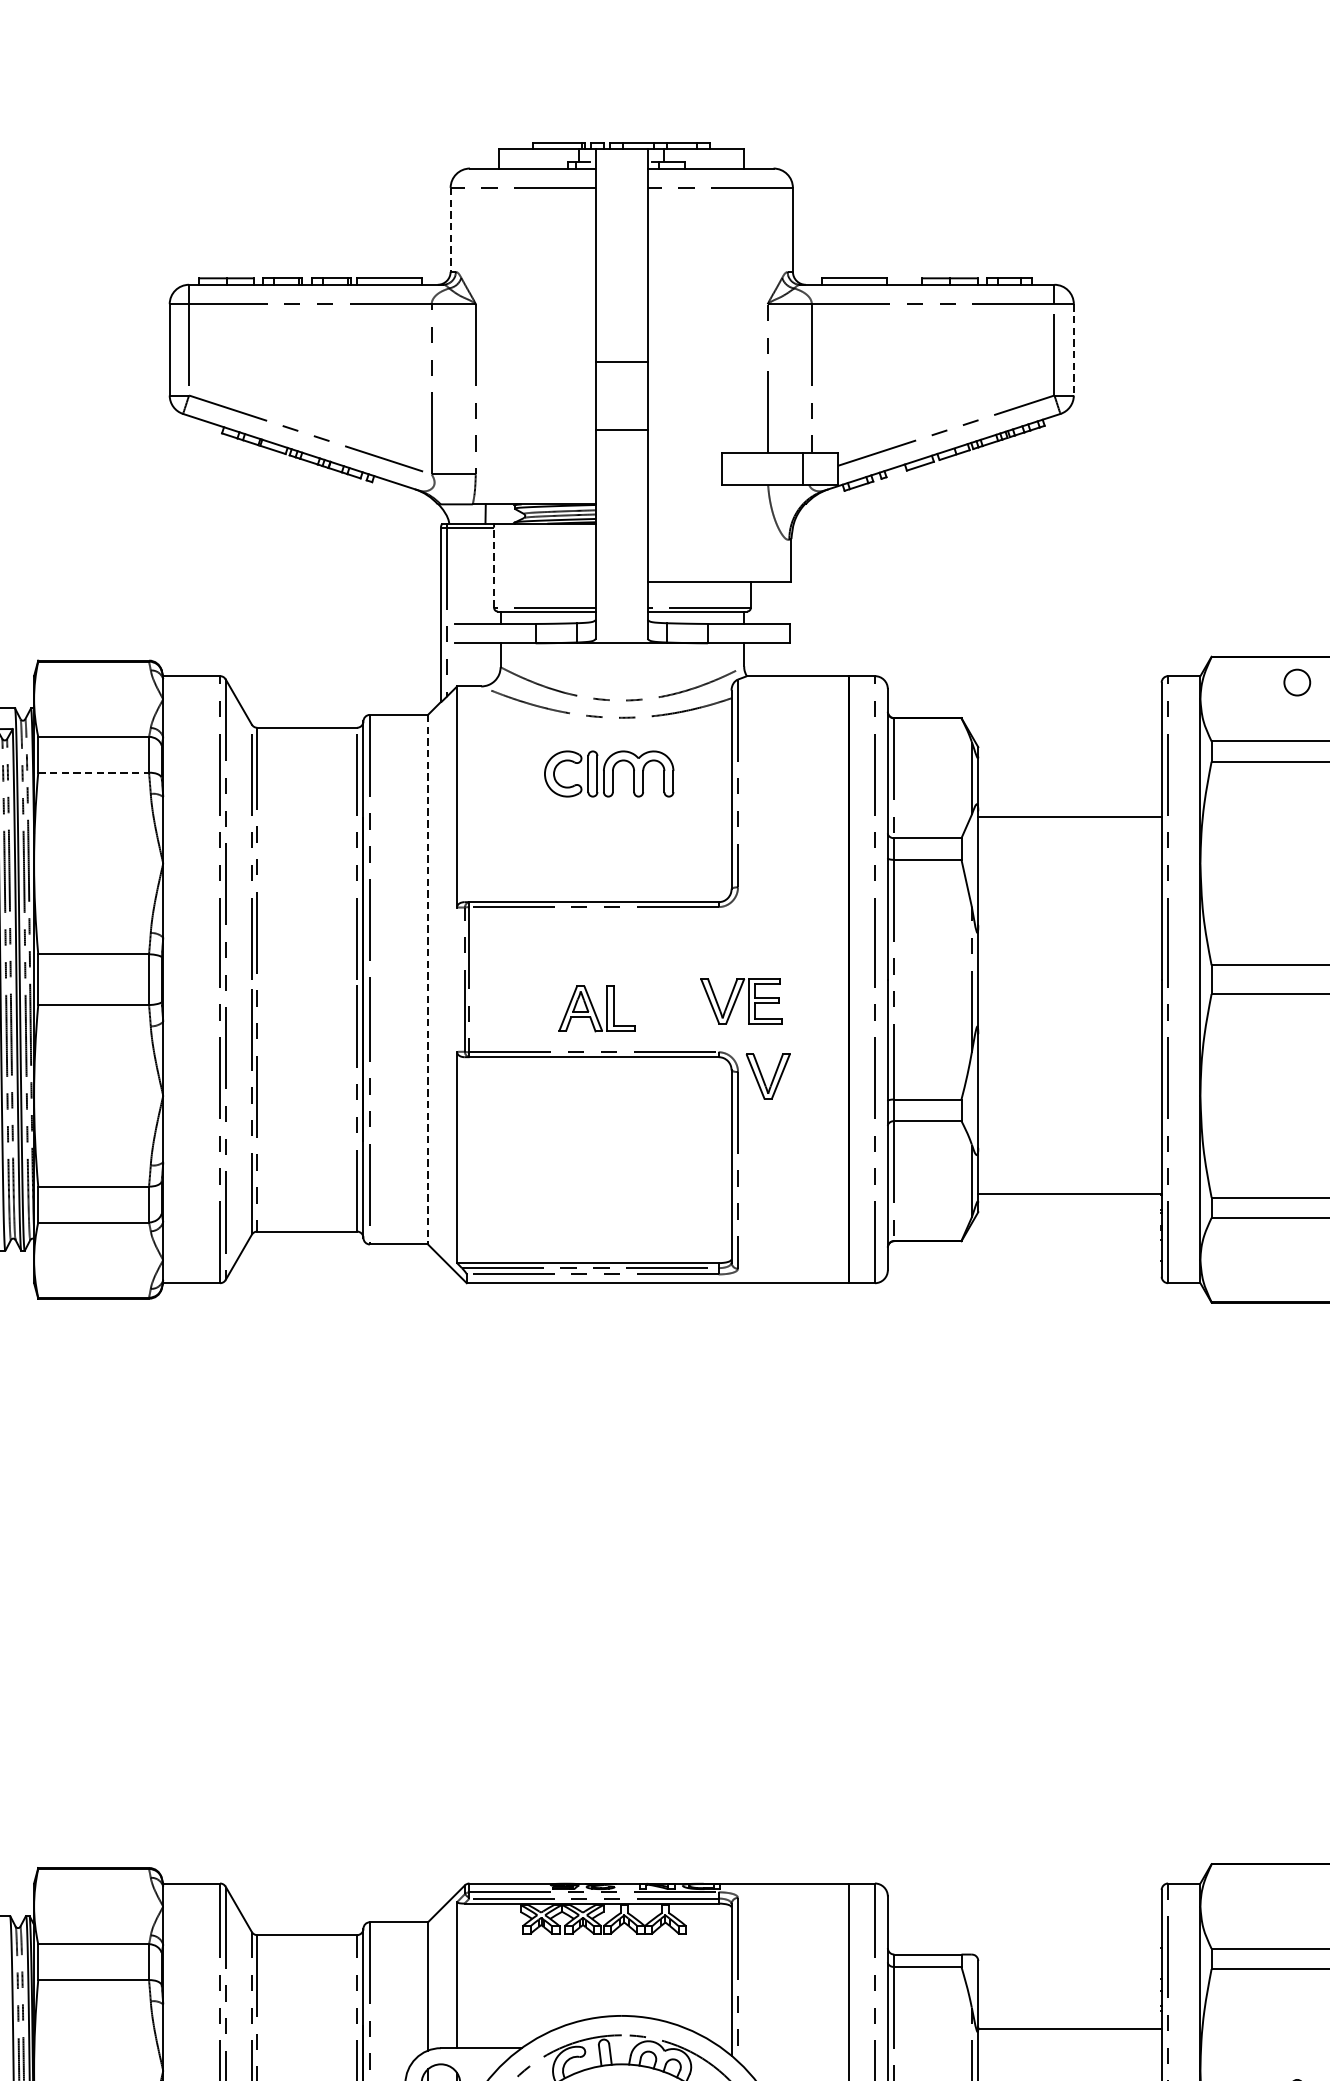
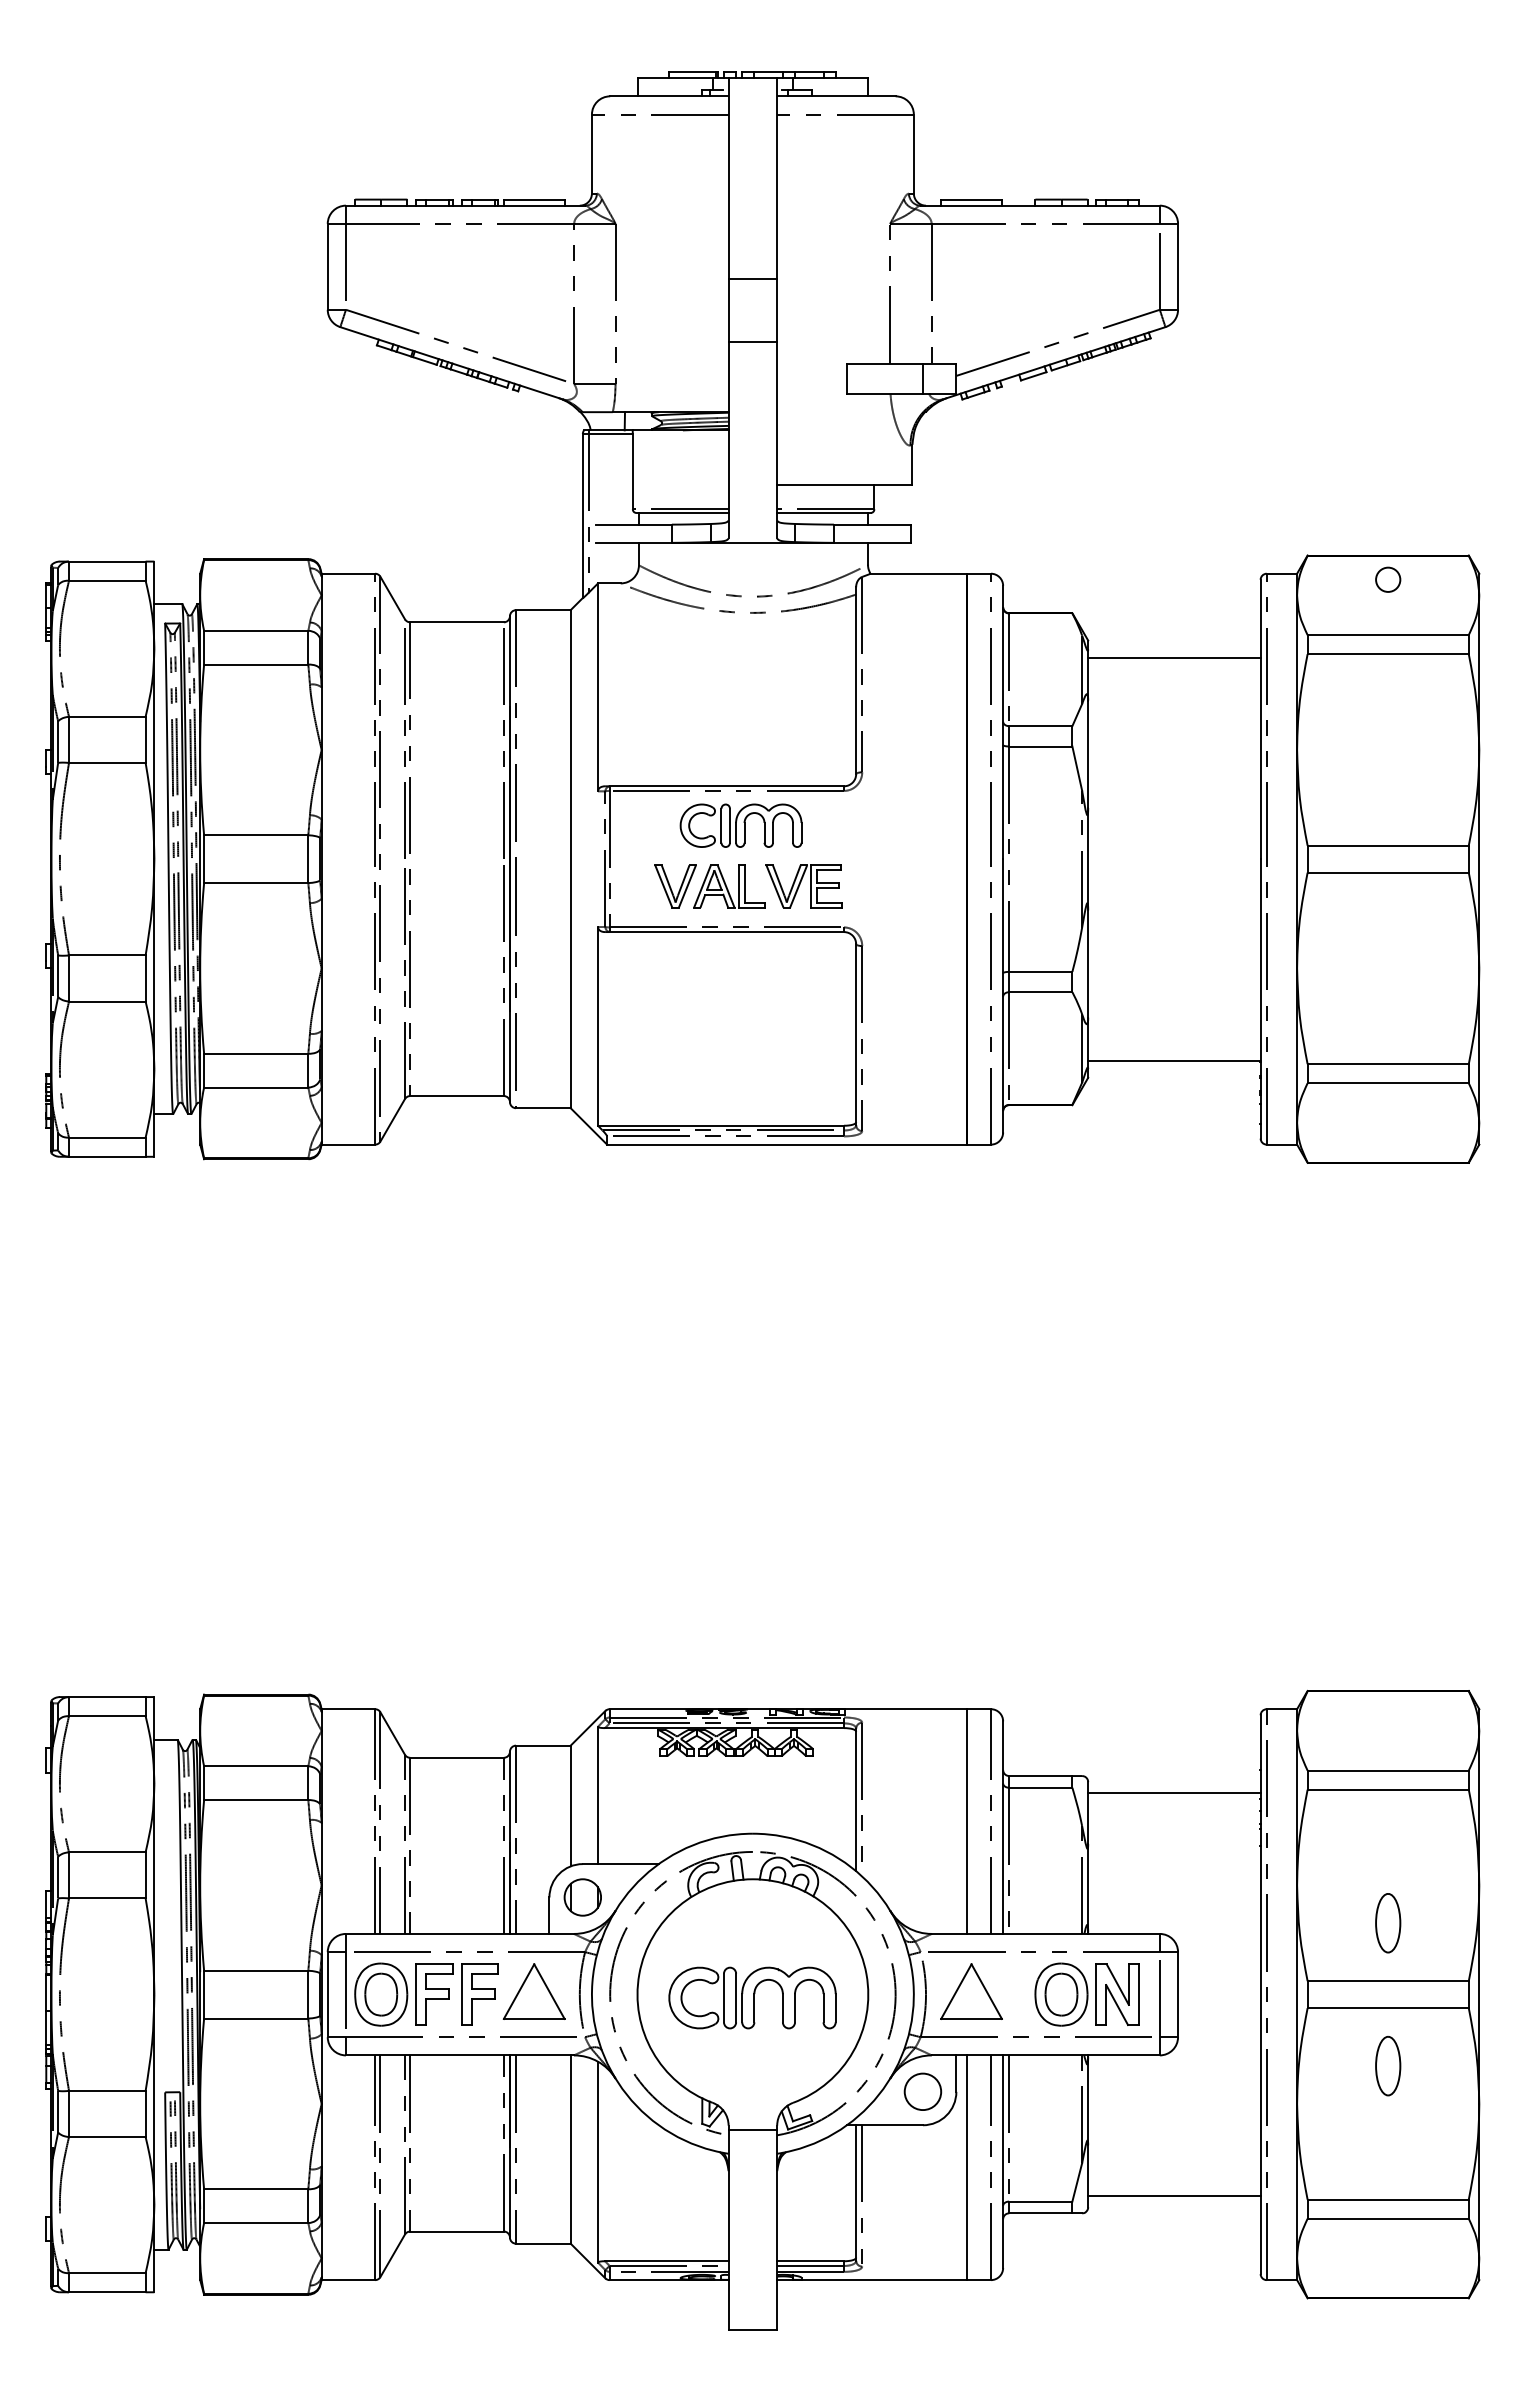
line: (450, 230) -> (591, 154), dashed -> solid
line: (1074, 349) -> (1178, 266), dashed -> solid
line: (493, 567) -> (632, 471), dashed -> solid
line: (93, 772) -> (256, 664), dashed -> solid
part: (608, 773) -> (740, 825), moved
line: (1070, 817) -> (1174, 657), moved
line: (427, 980) -> (570, 859), dashed -> solid
part: (740, 1001) -> (803, 886), moved
part: (768, 1076) -> (675, 886), moved
line: (1070, 2029) -> (1174, 1793), moved

